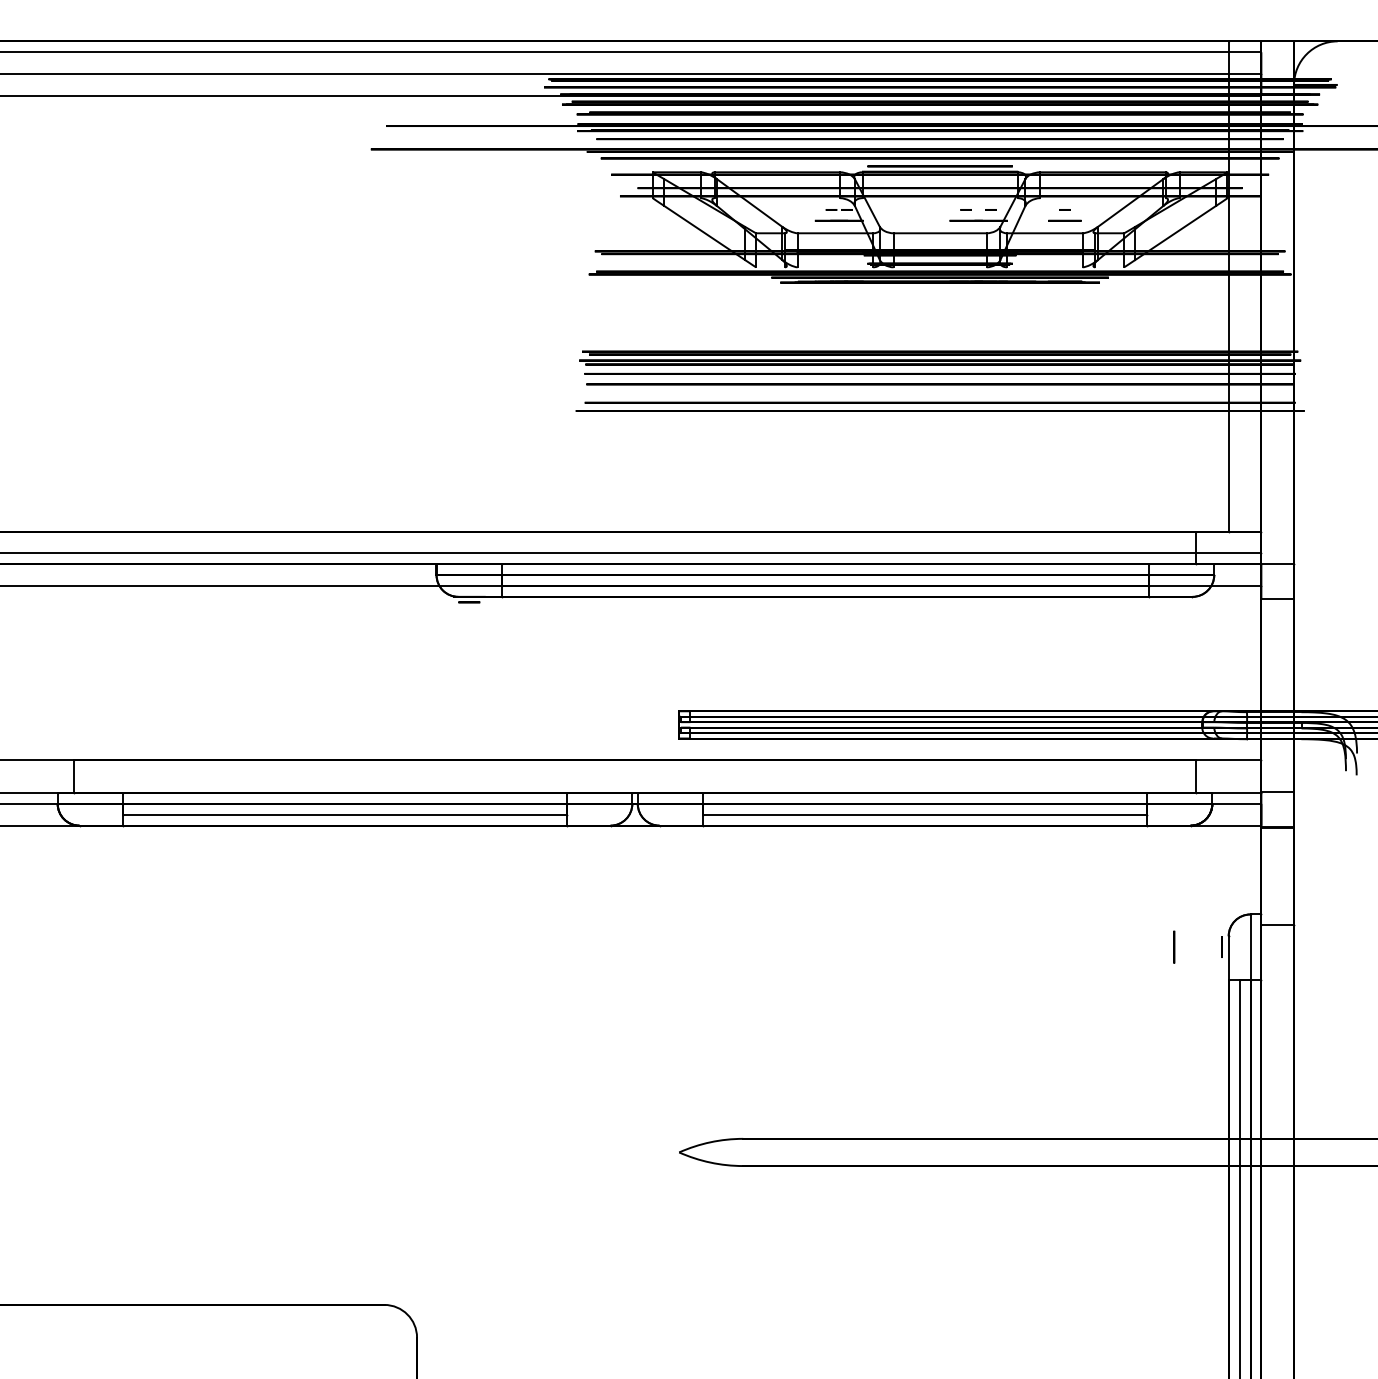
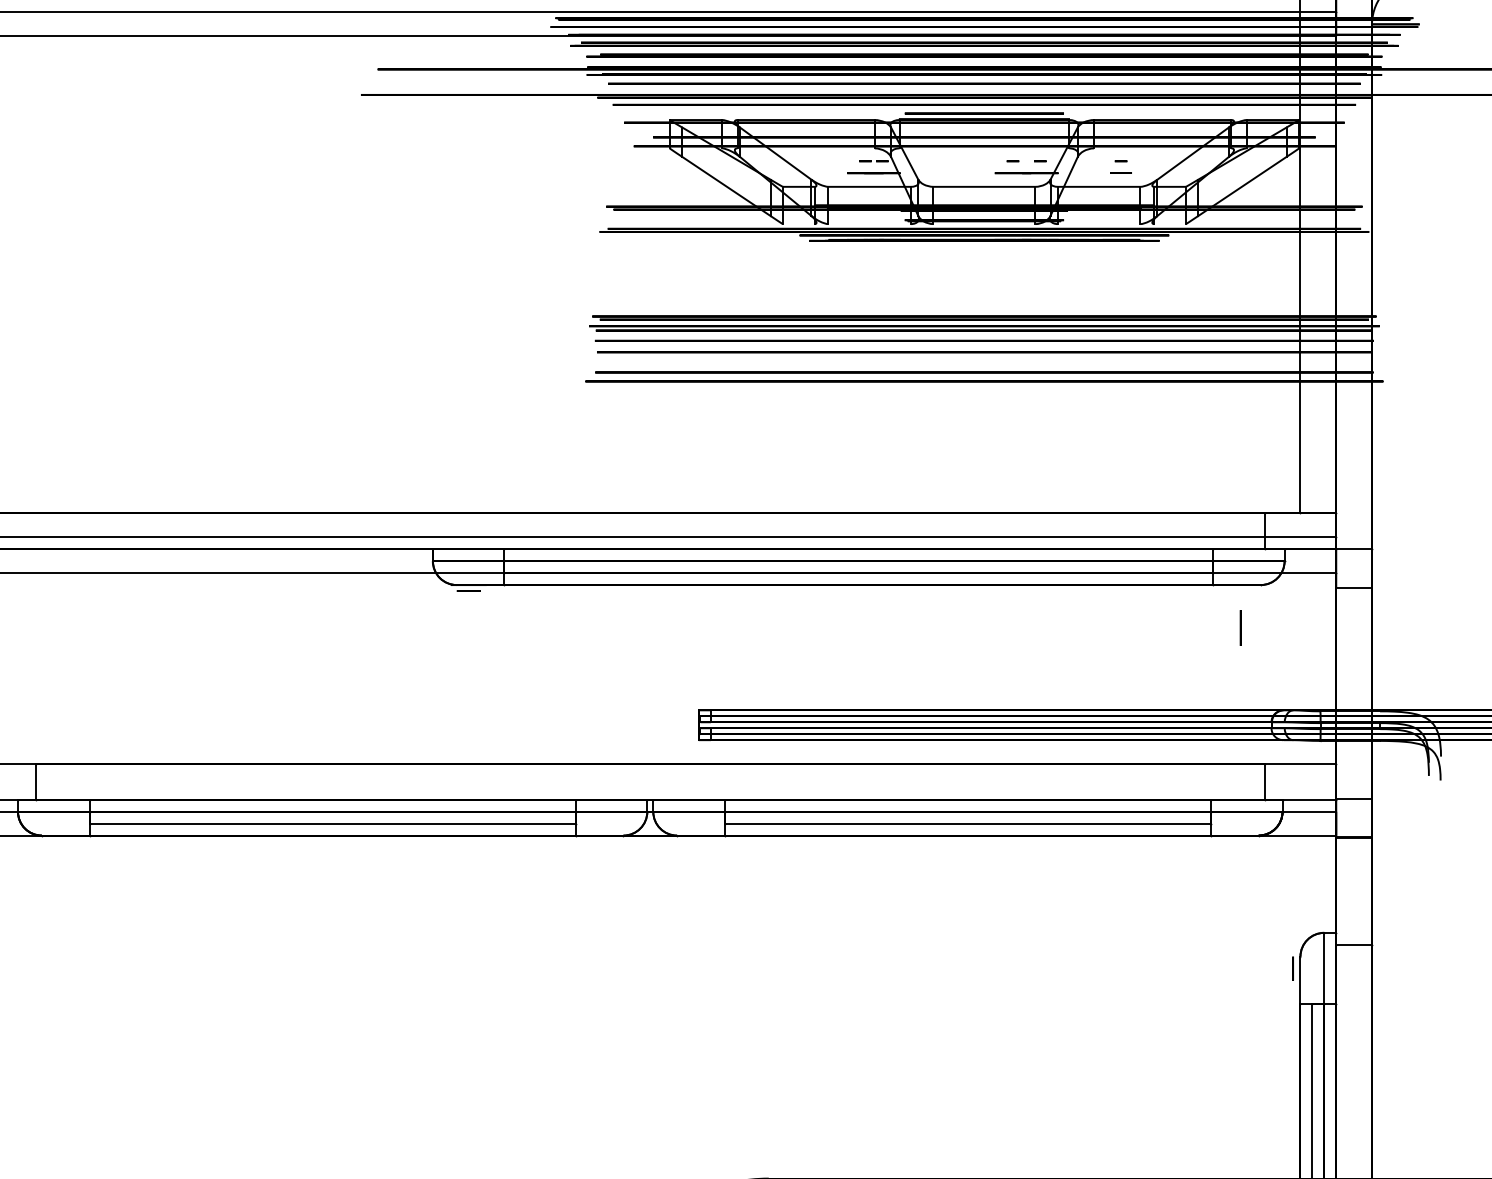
circle: (1064, 220) -> (1120, 172), size x0.6
circle: (1174, 946) -> (1241, 627), moved

